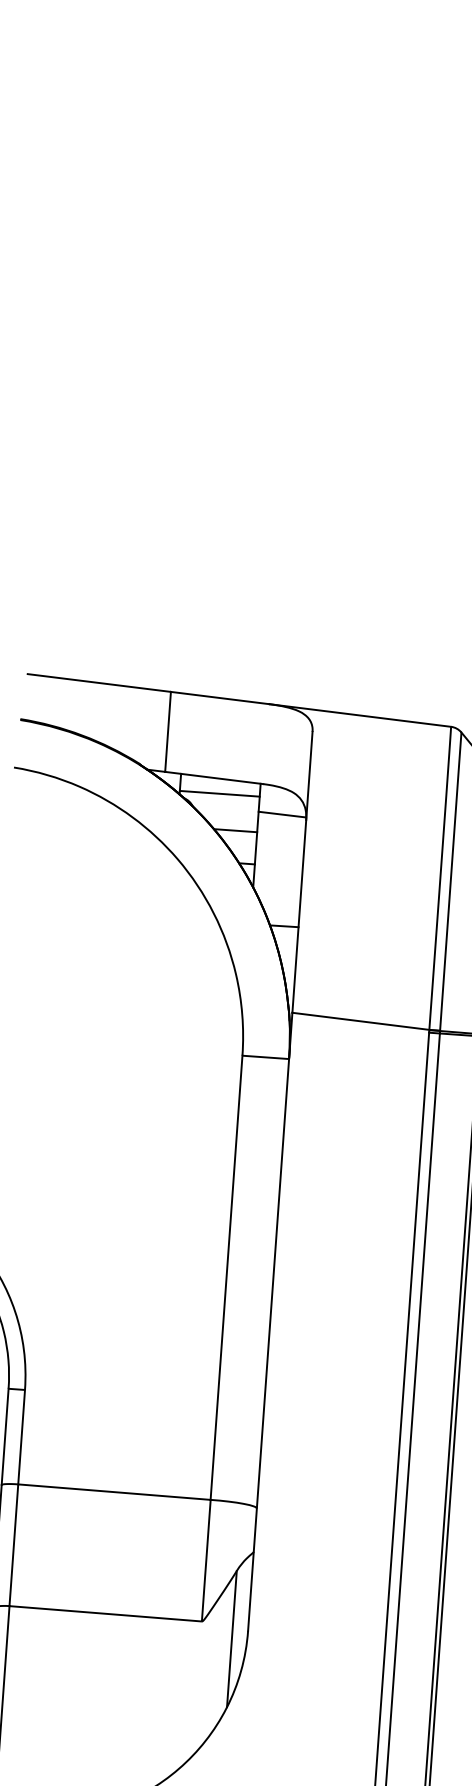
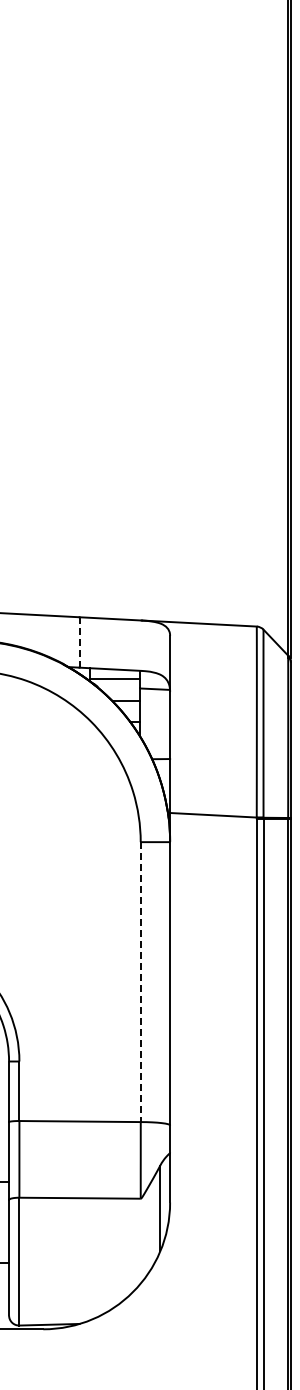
line: (168, 731) -> (79, 642), solid -> dashed
line: (226, 1278) -> (140, 982), solid -> dashed

